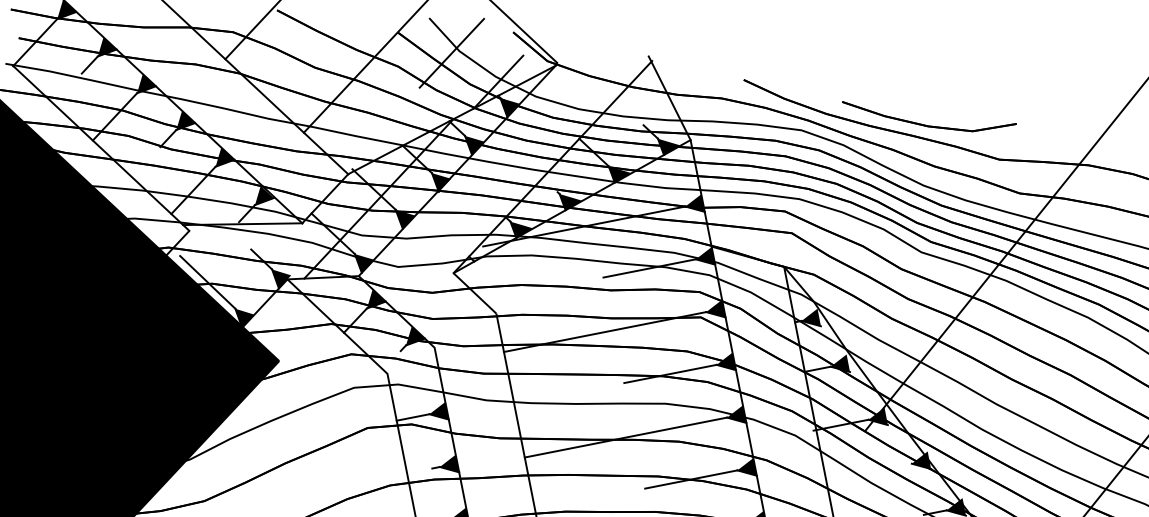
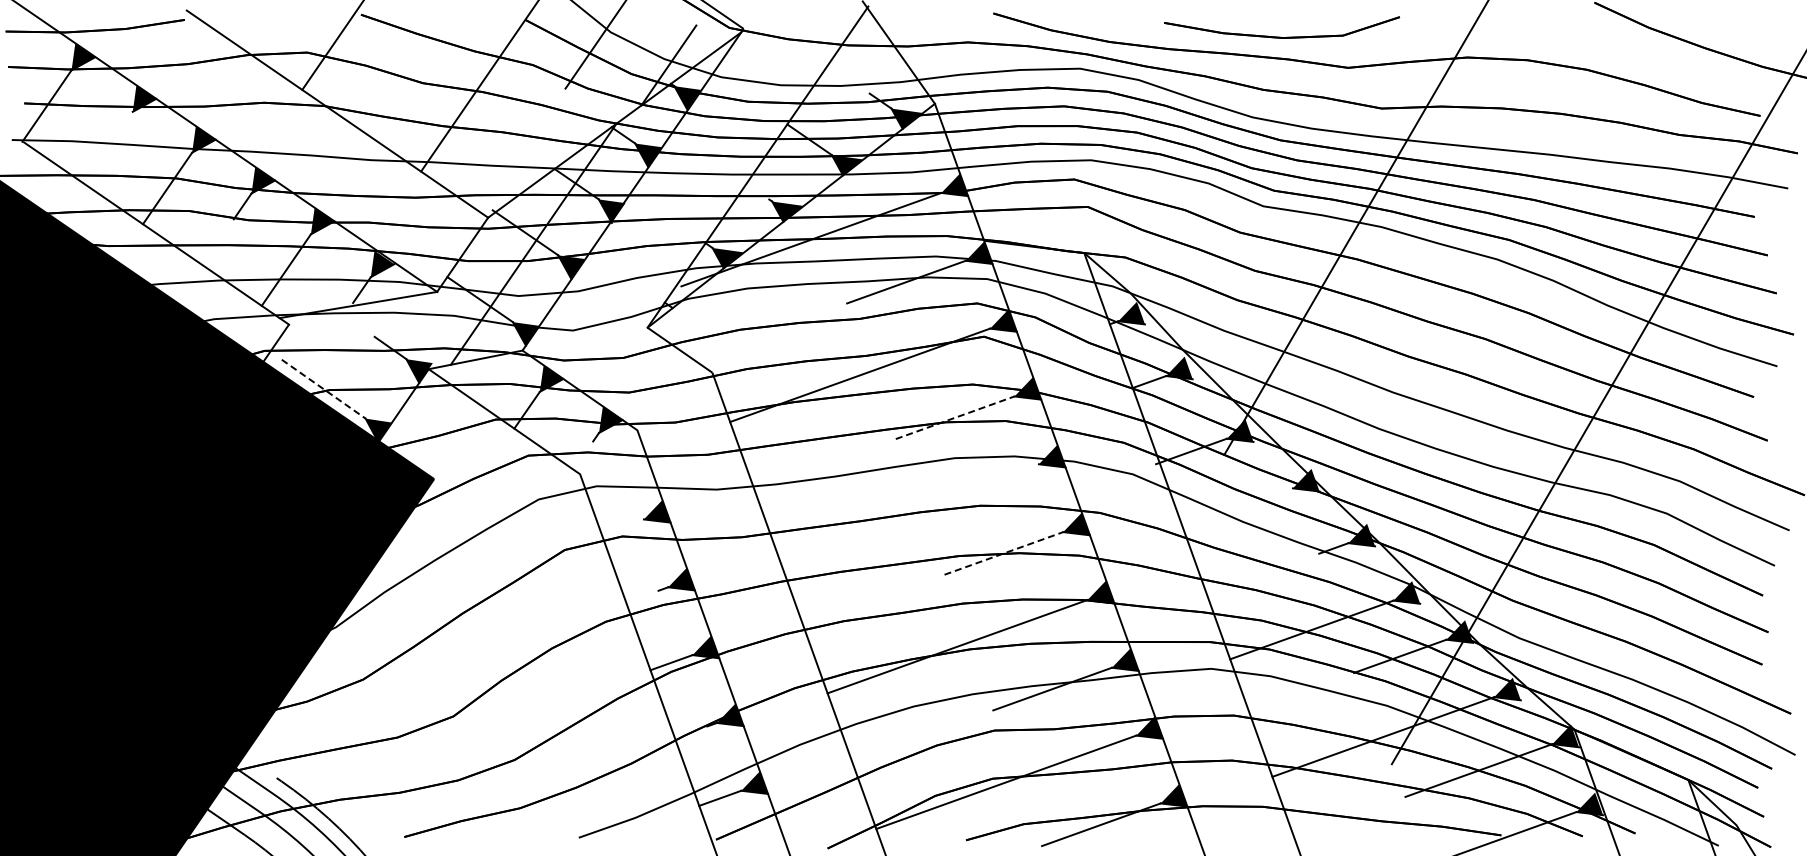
line: (89, 64) -> (123, 124), removed
part: (926, 124) -> (1280, 36), moved
line: (208, 282) -> (324, 389), solid -> dashed
line: (670, 373) -> (955, 417), solid -> dashed
line: (412, 417) -> (622, 526), removed
line: (625, 437) -> (908, 510), removed
line: (691, 479) -> (1004, 553), solid -> dashed

